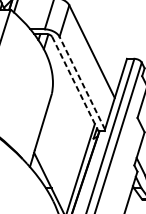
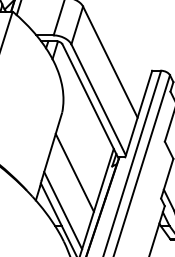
line: (82, 82) -> (98, 99), dashed -> solid
line: (75, 84) -> (90, 101), dashed -> solid
line: (62, 143) -> (74, 172), added
line: (52, 175) -> (63, 210), added

